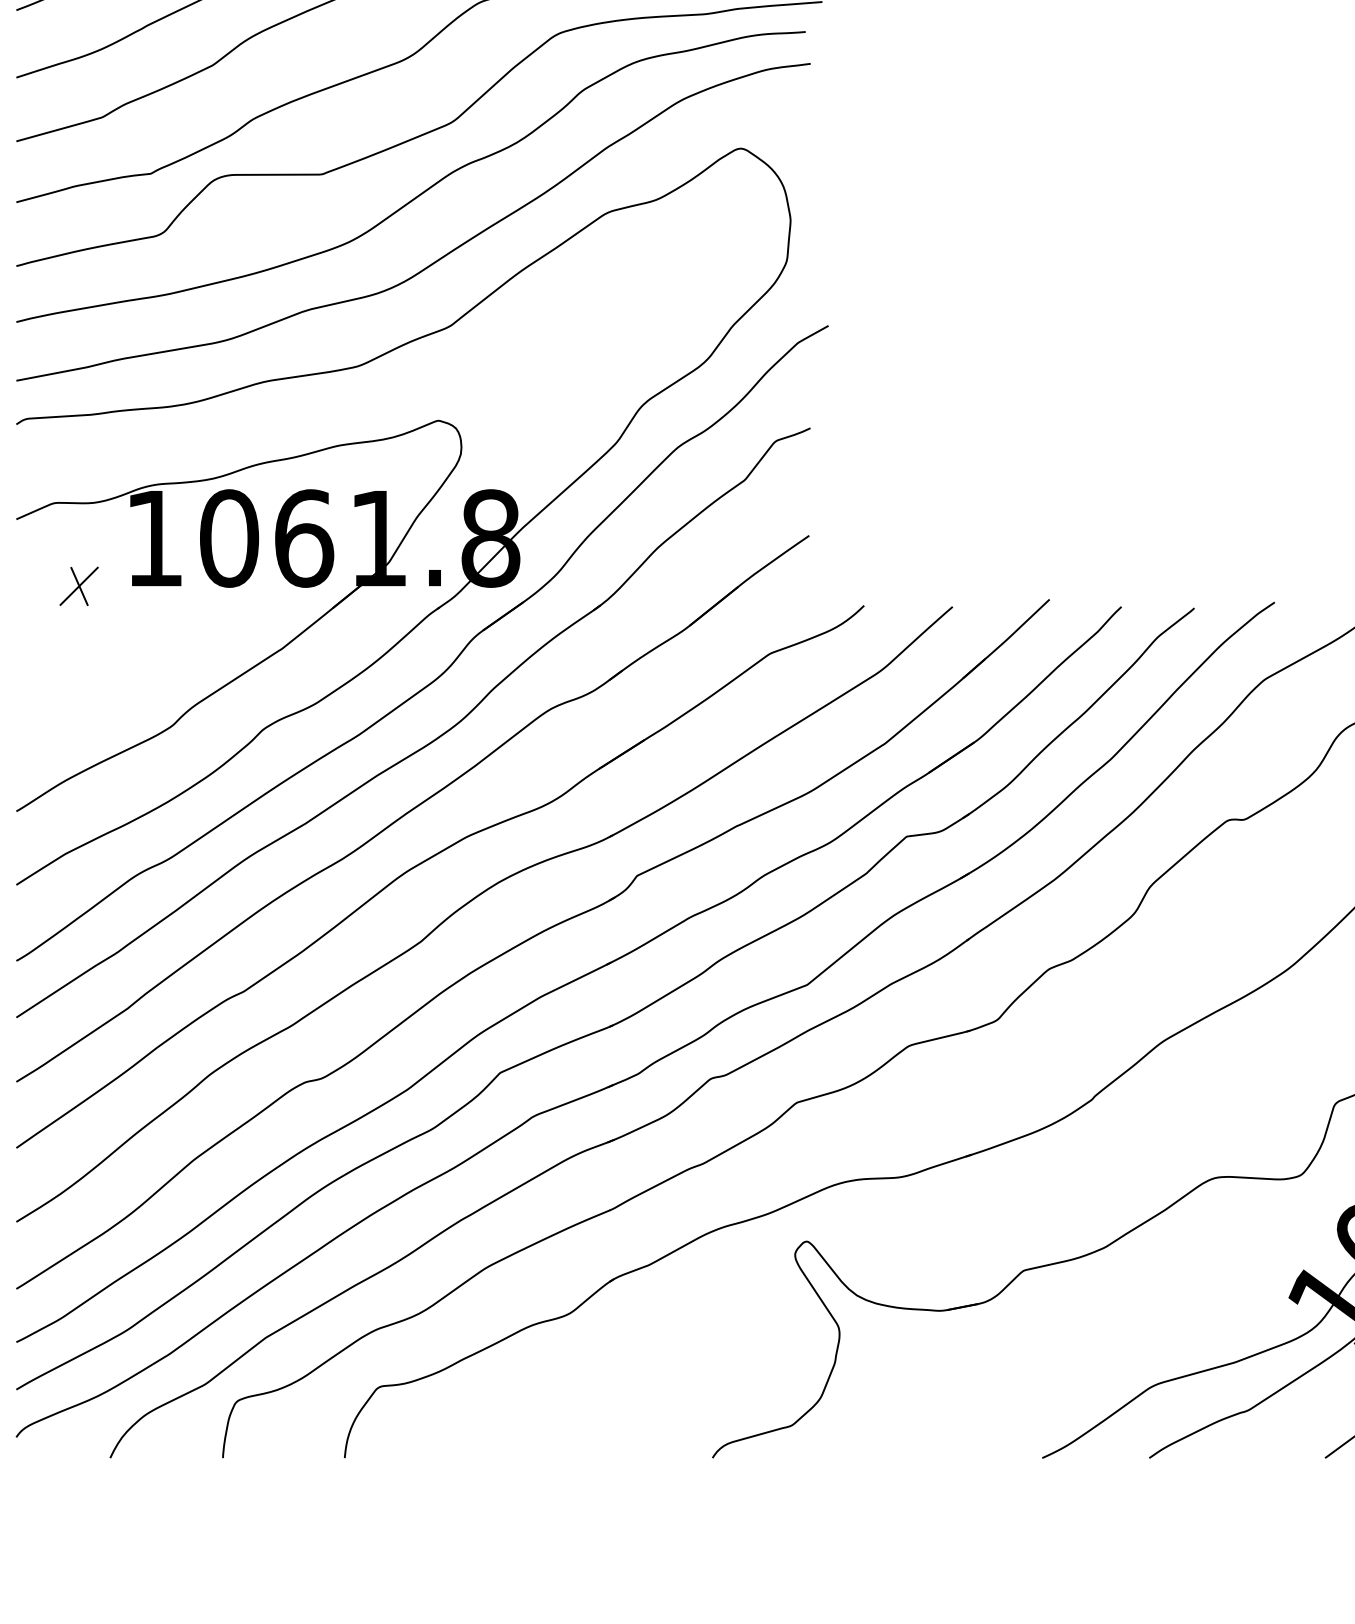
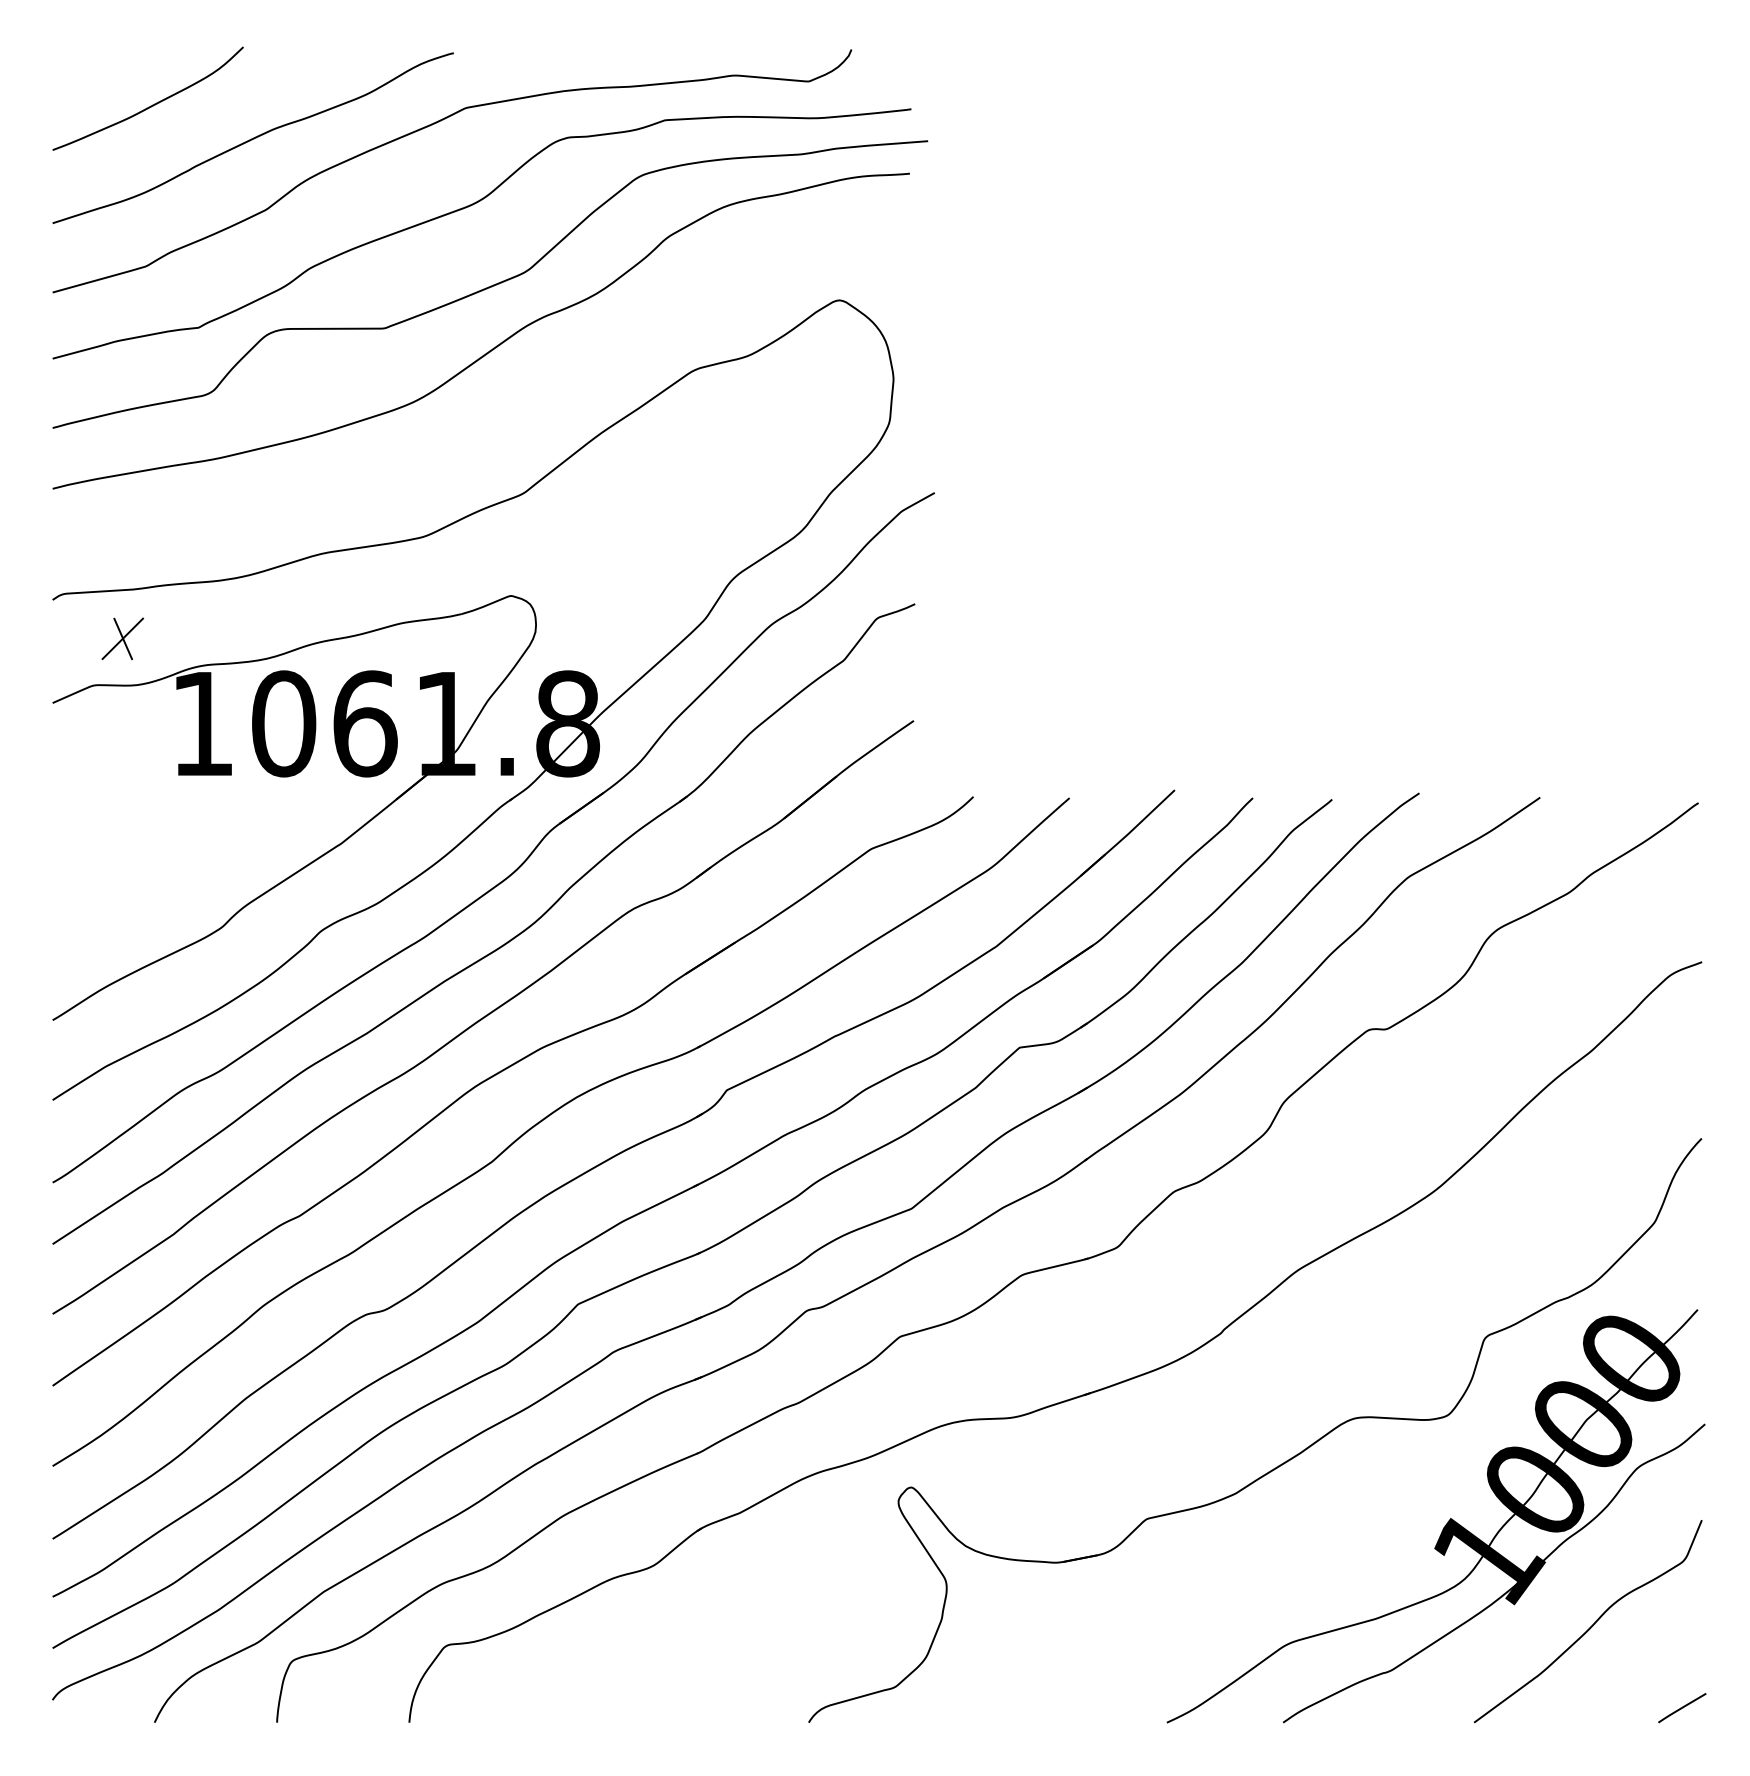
curve: (437, 259) -> (510, 420), removed
part: (78, 586) -> (122, 638), moved

